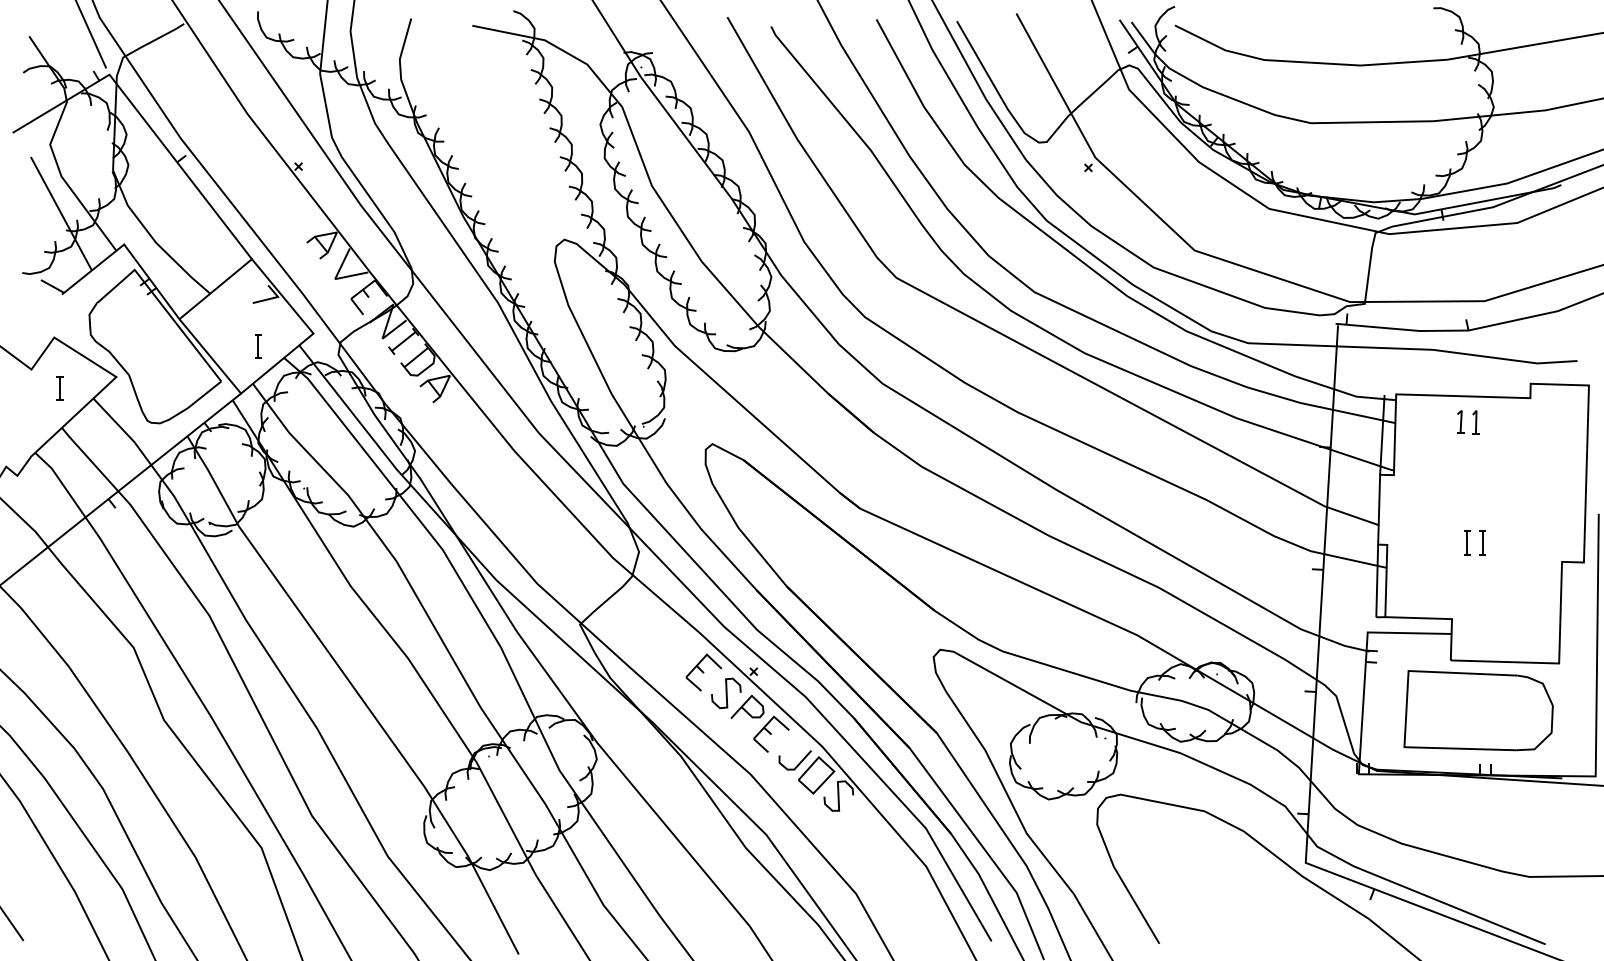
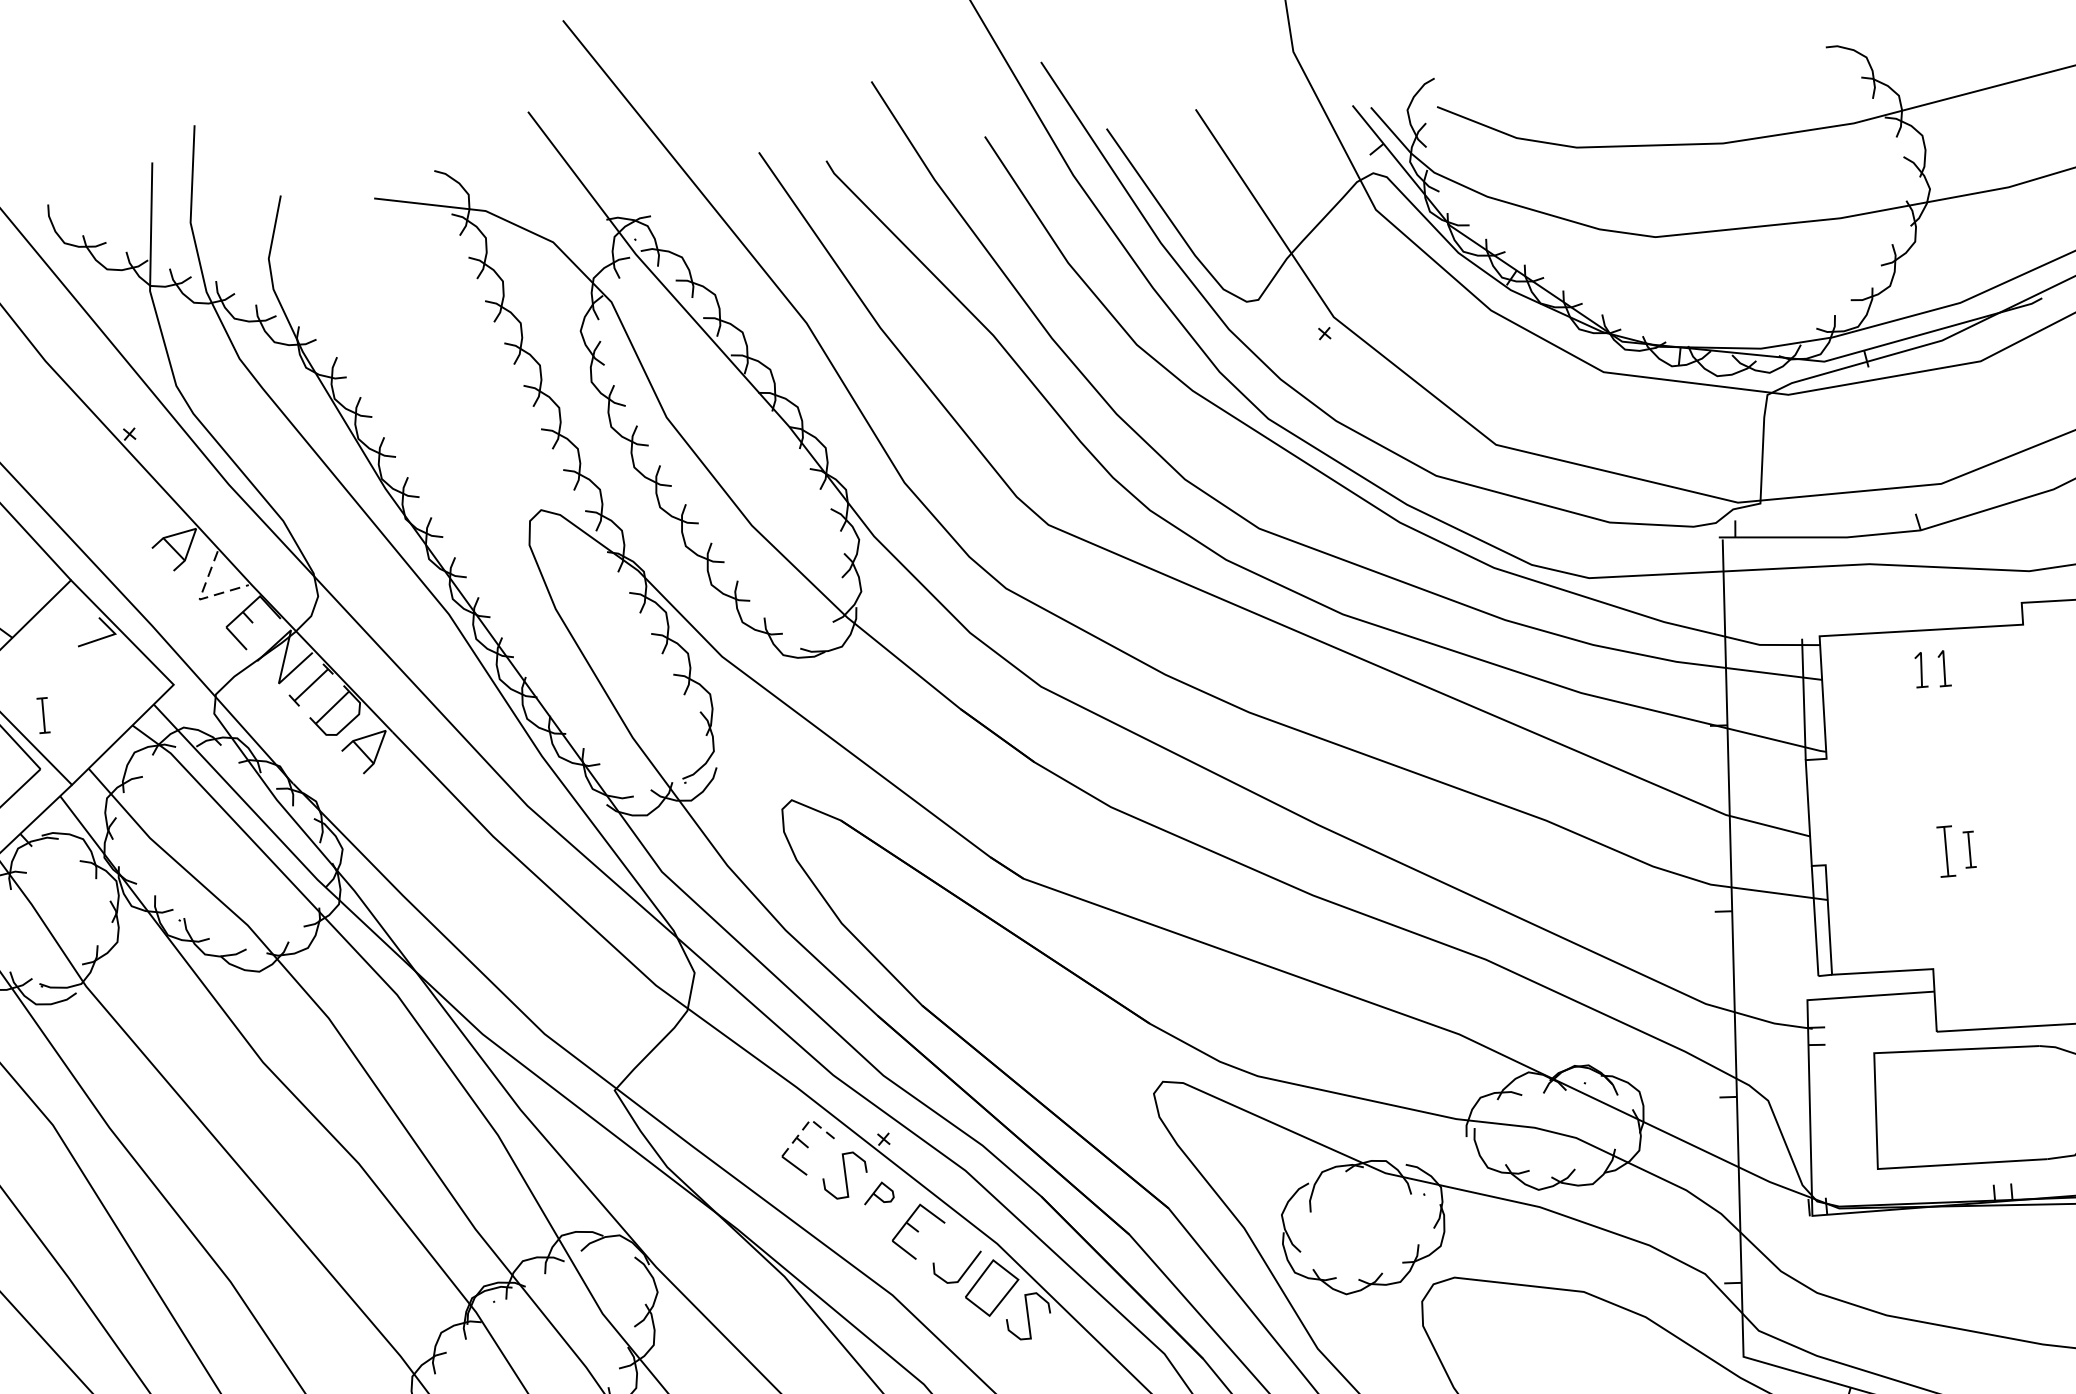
line: (335, 279) -> (200, 600), solid -> dashed
part: (258, 346) -> (43, 715), moved
part: (1467, 542) -> (1946, 851), size x1.4
line: (703, 658) -> (805, 1125), solid -> dashed
part: (747, 706) -> (878, 1192), size x0.6

